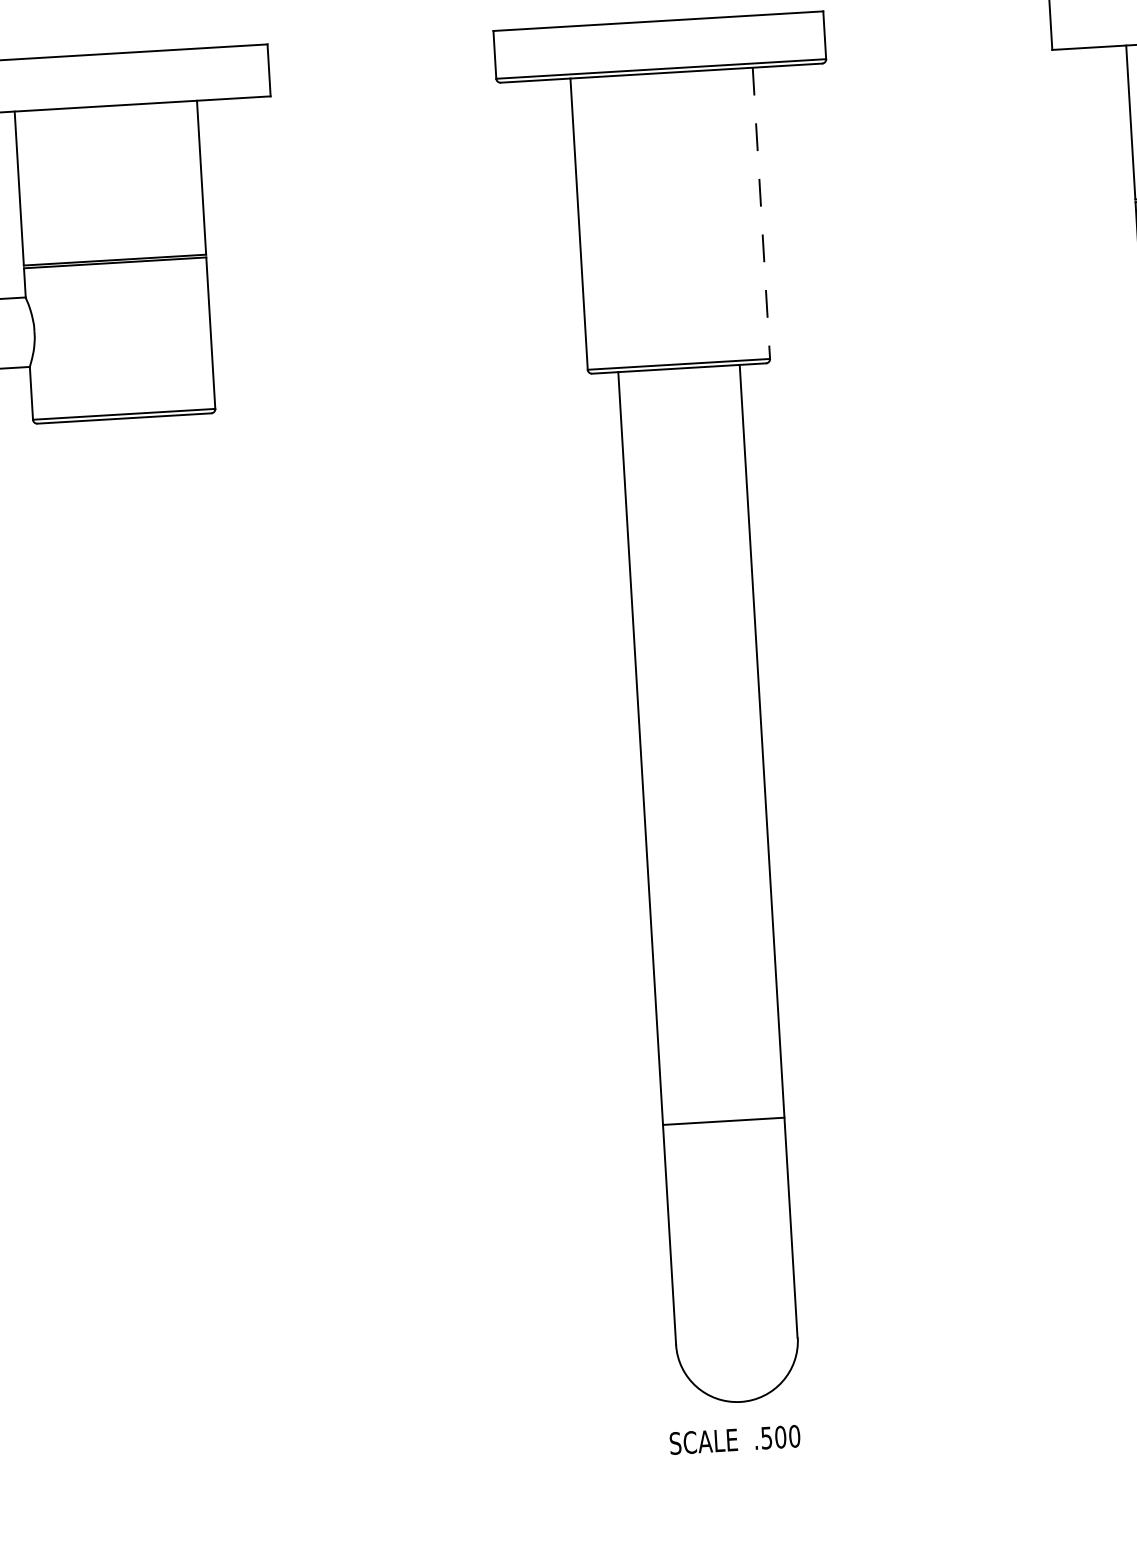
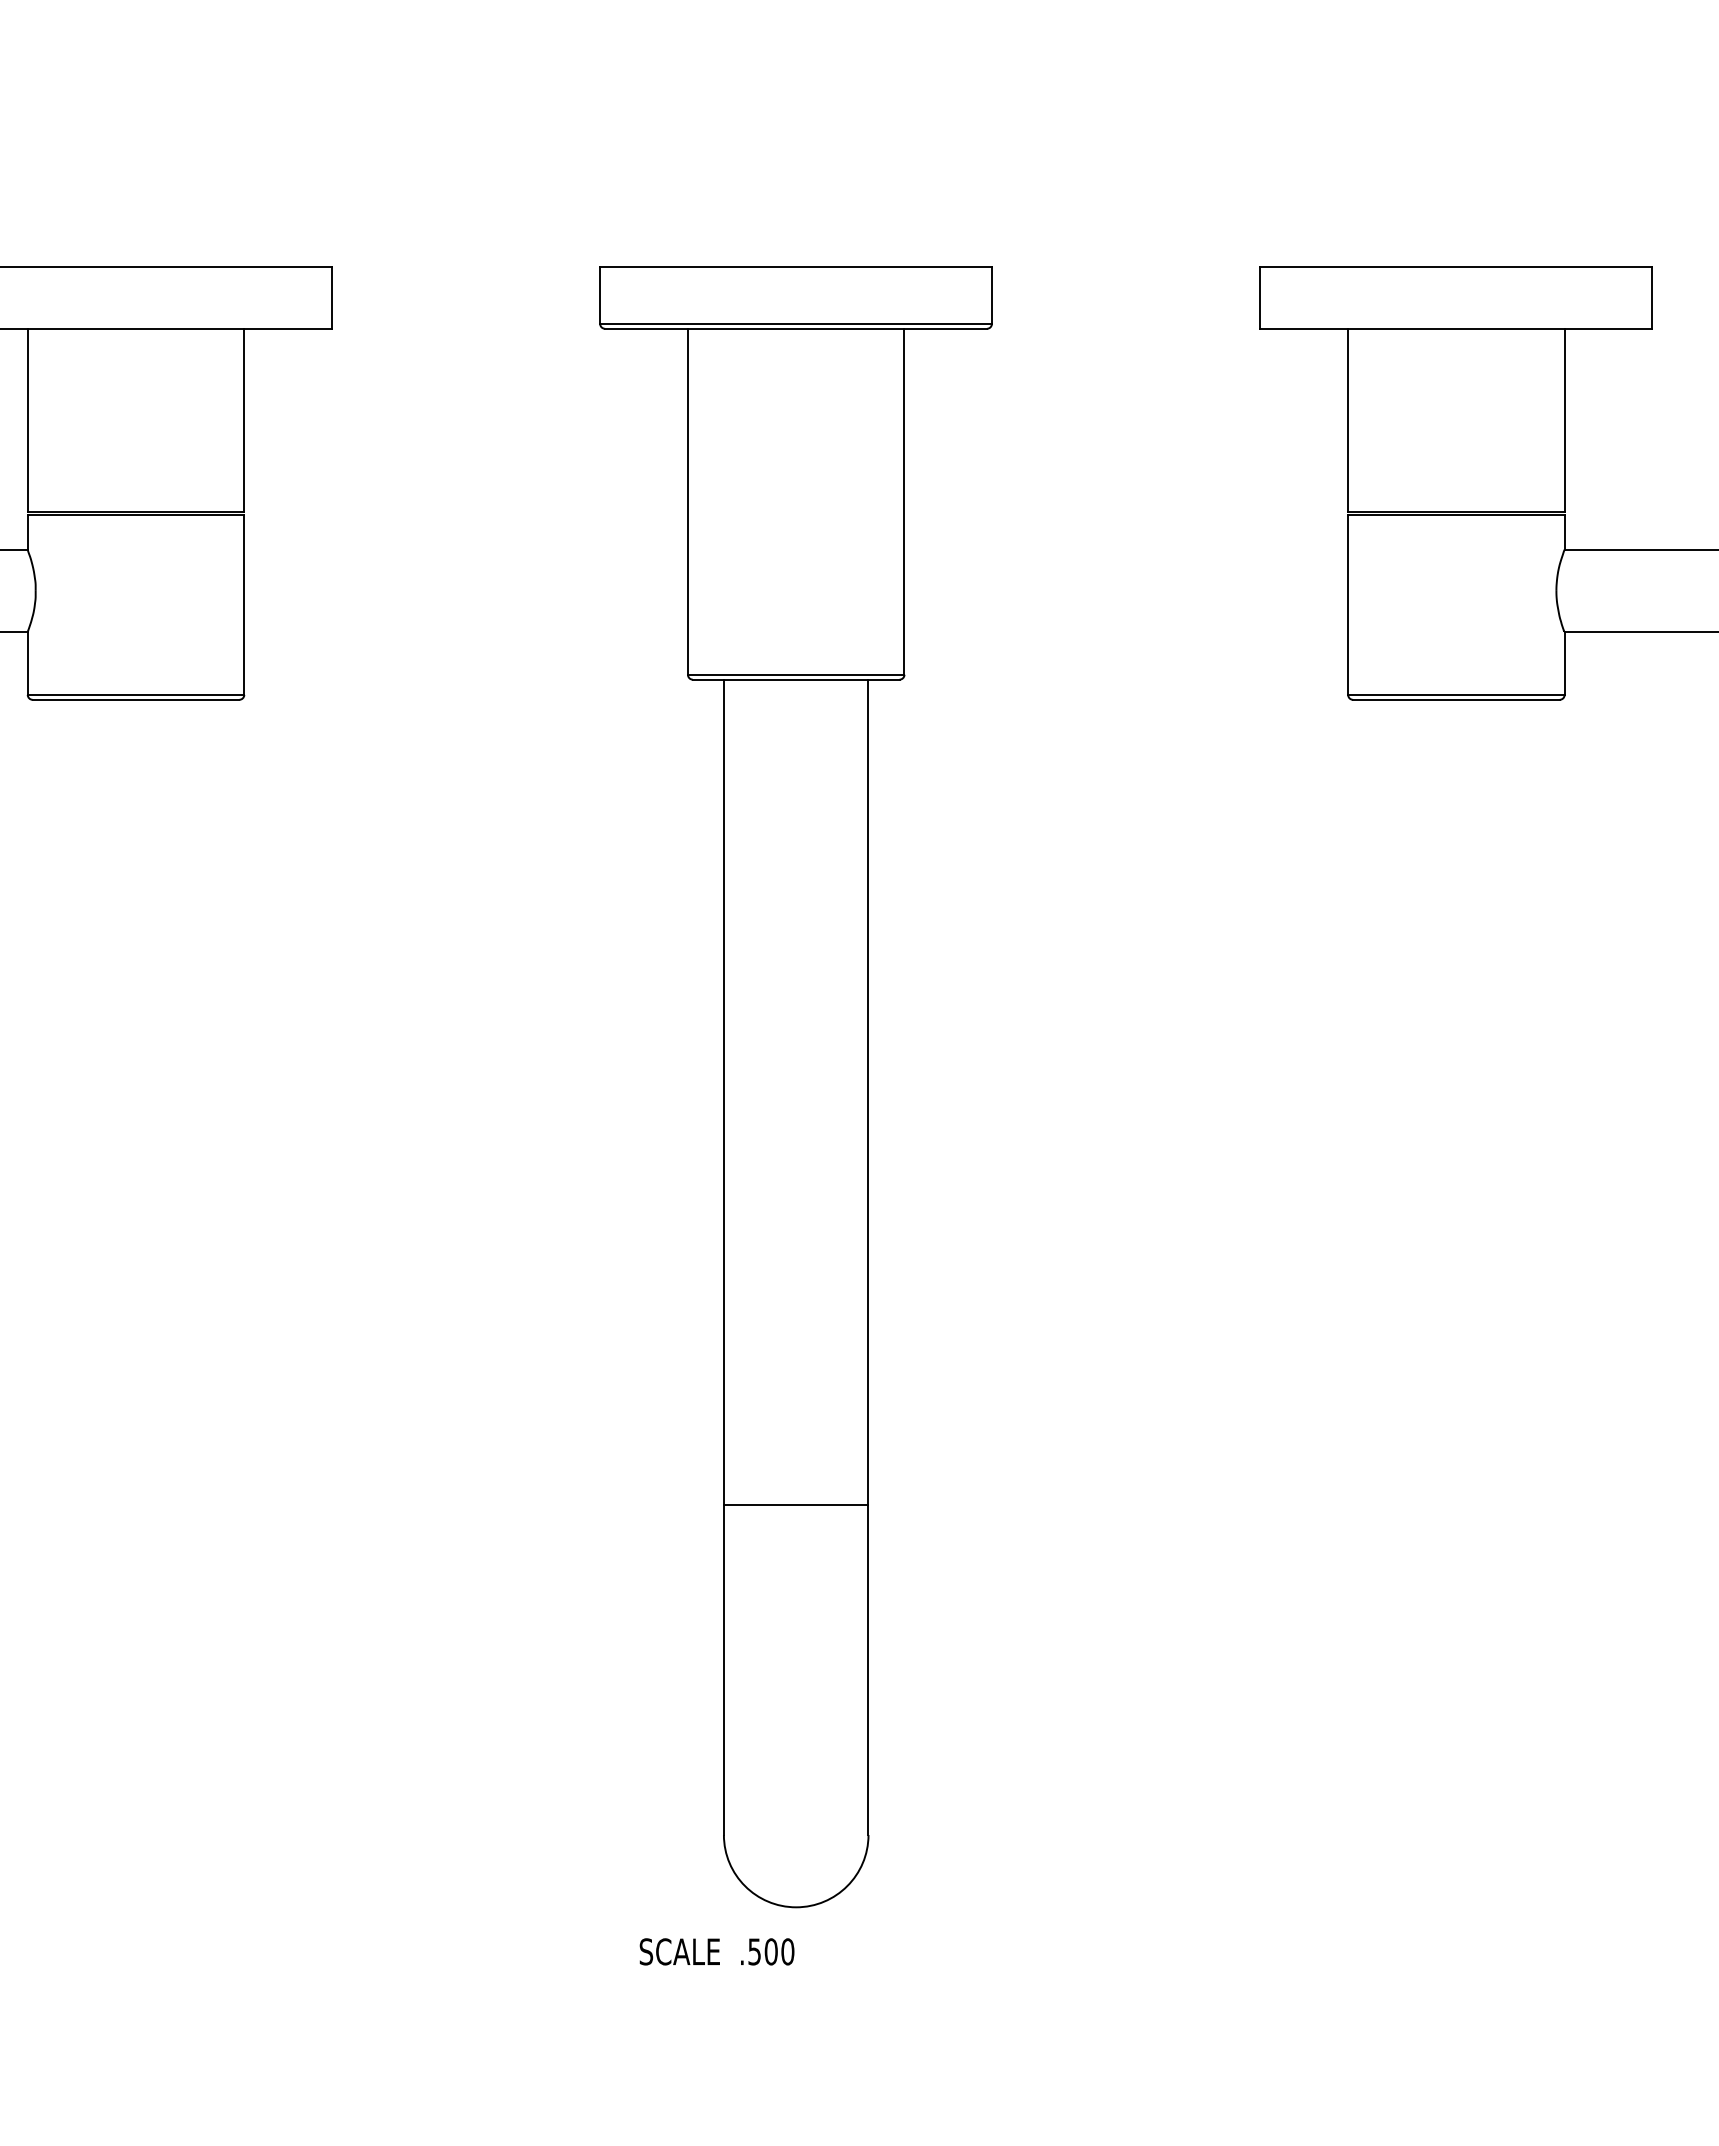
line: (761, 213) -> (904, 501), dashed -> solid
line: (723, 1120) -> (795, 1504), moved
text: (734, 1439) -> (716, 1951), moved

